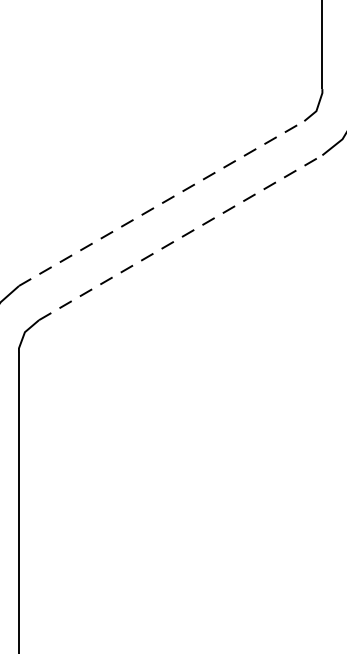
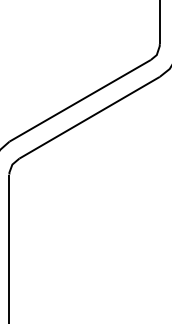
line: (162, 202) -> (80, 100), dashed -> solid
line: (182, 237) -> (90, 117), dashed -> solid

